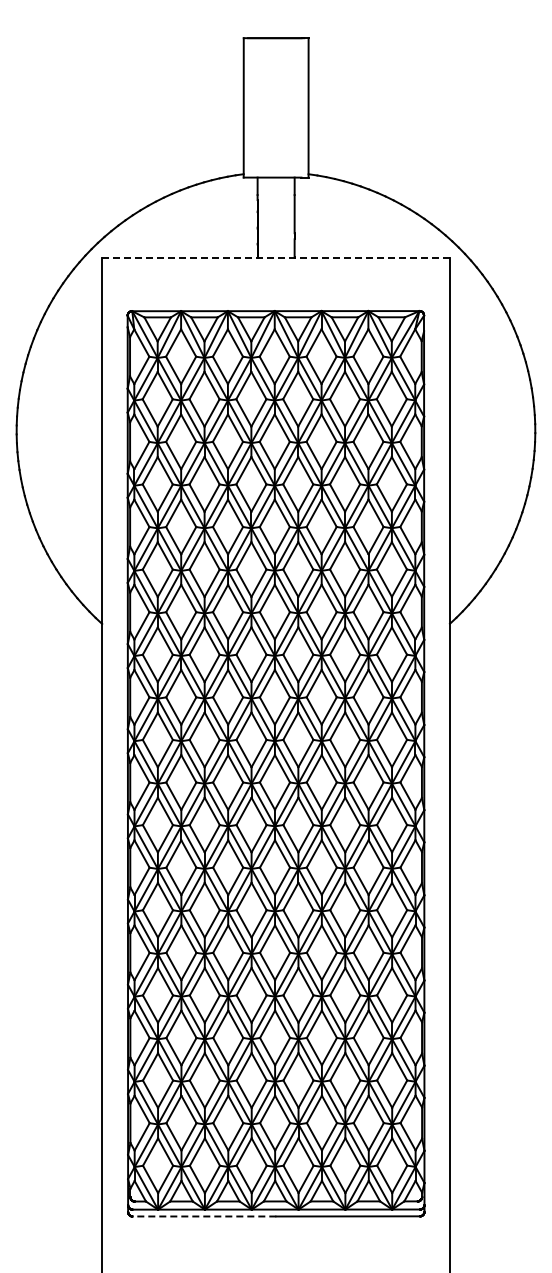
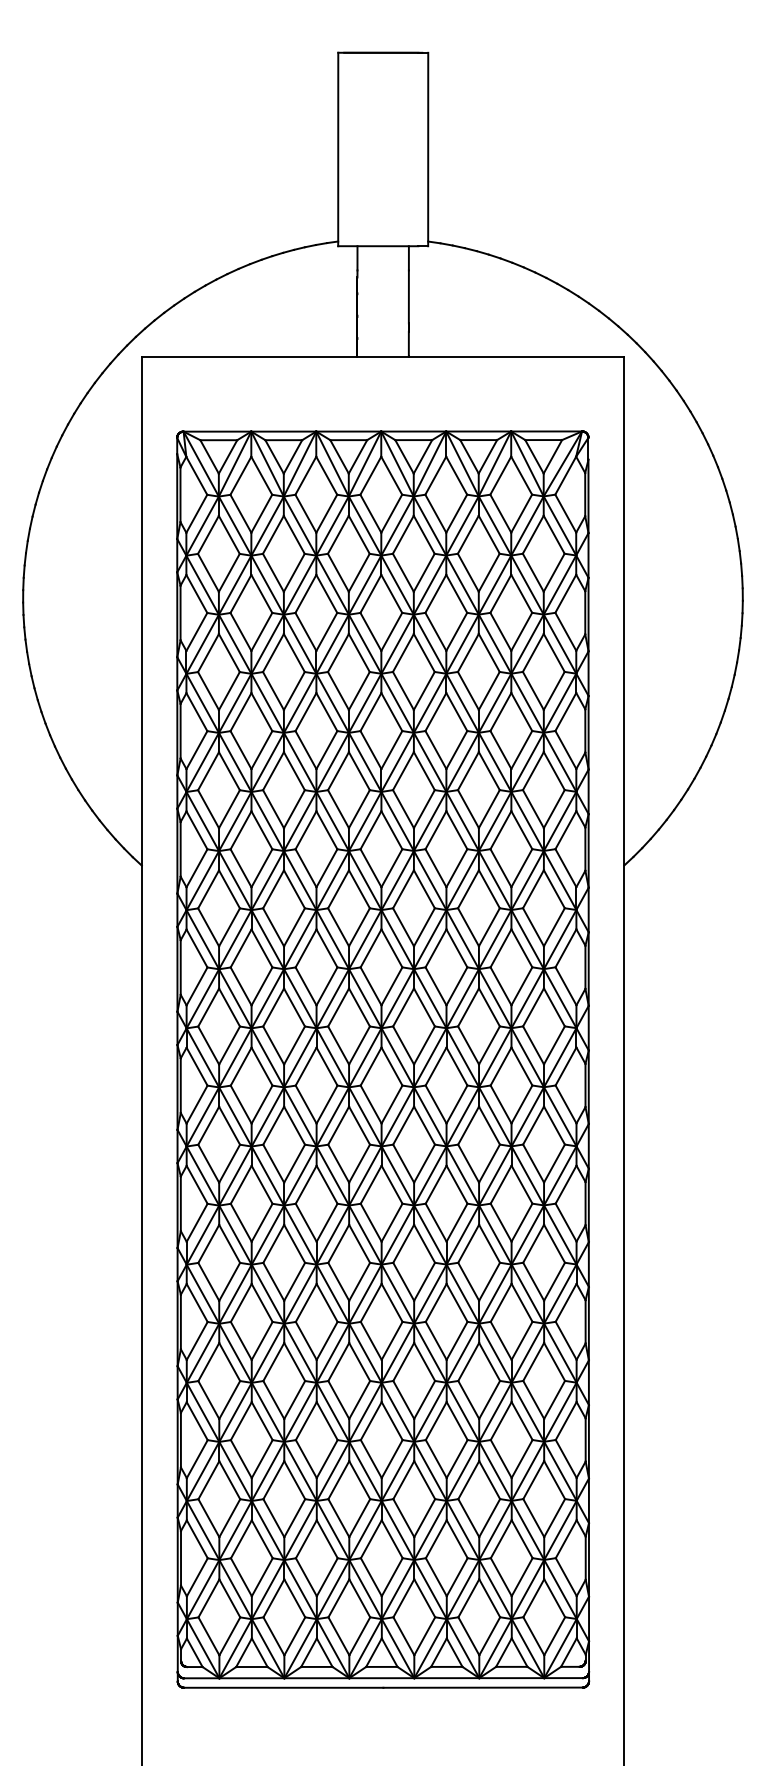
line: (276, 257) -> (383, 357), dashed -> solid
line: (204, 1216) -> (283, 1687), dashed -> solid

